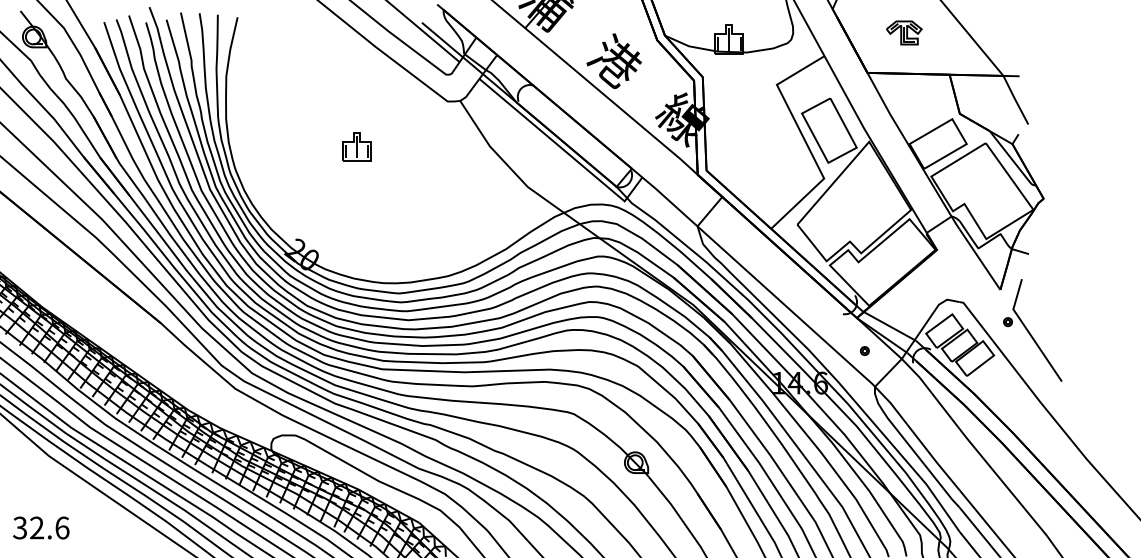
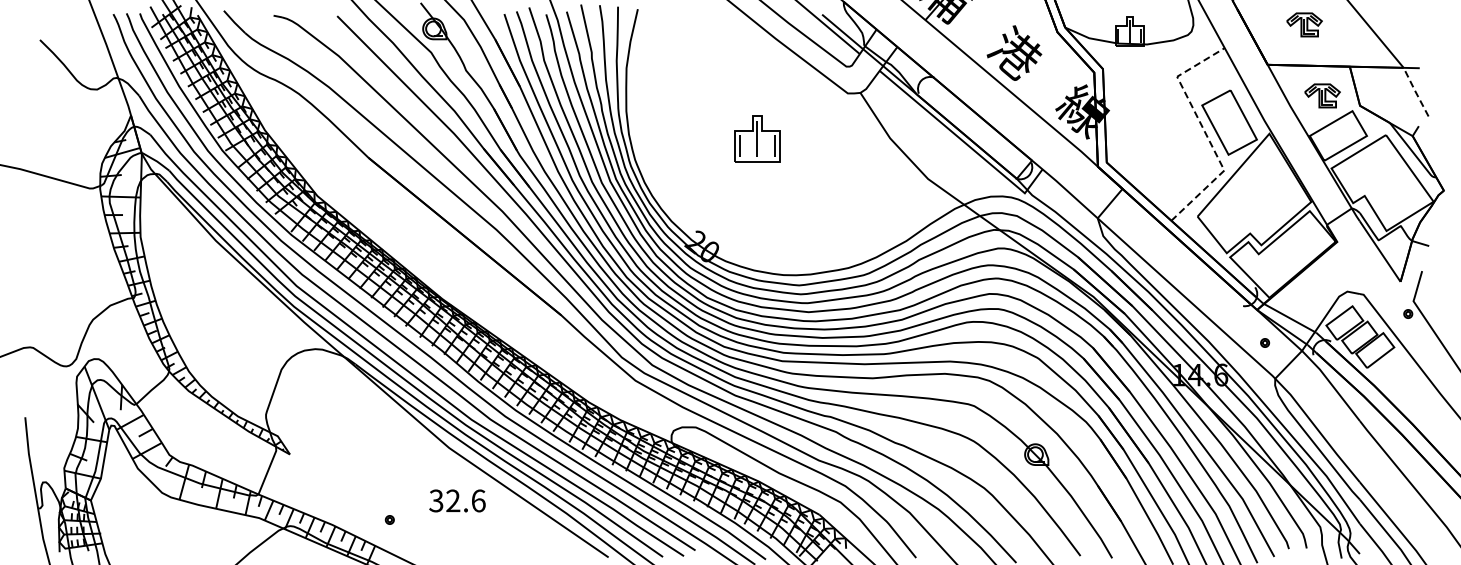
line: (1015, 99) -> (1415, 91), solid -> dashed
part: (922, 103) -> (1322, 95), added
line: (804, 139) -> (1204, 131), solid -> dashed
part: (357, 146) -> (757, 138), size x1.6
text: (41, 527) -> (457, 500), moved

